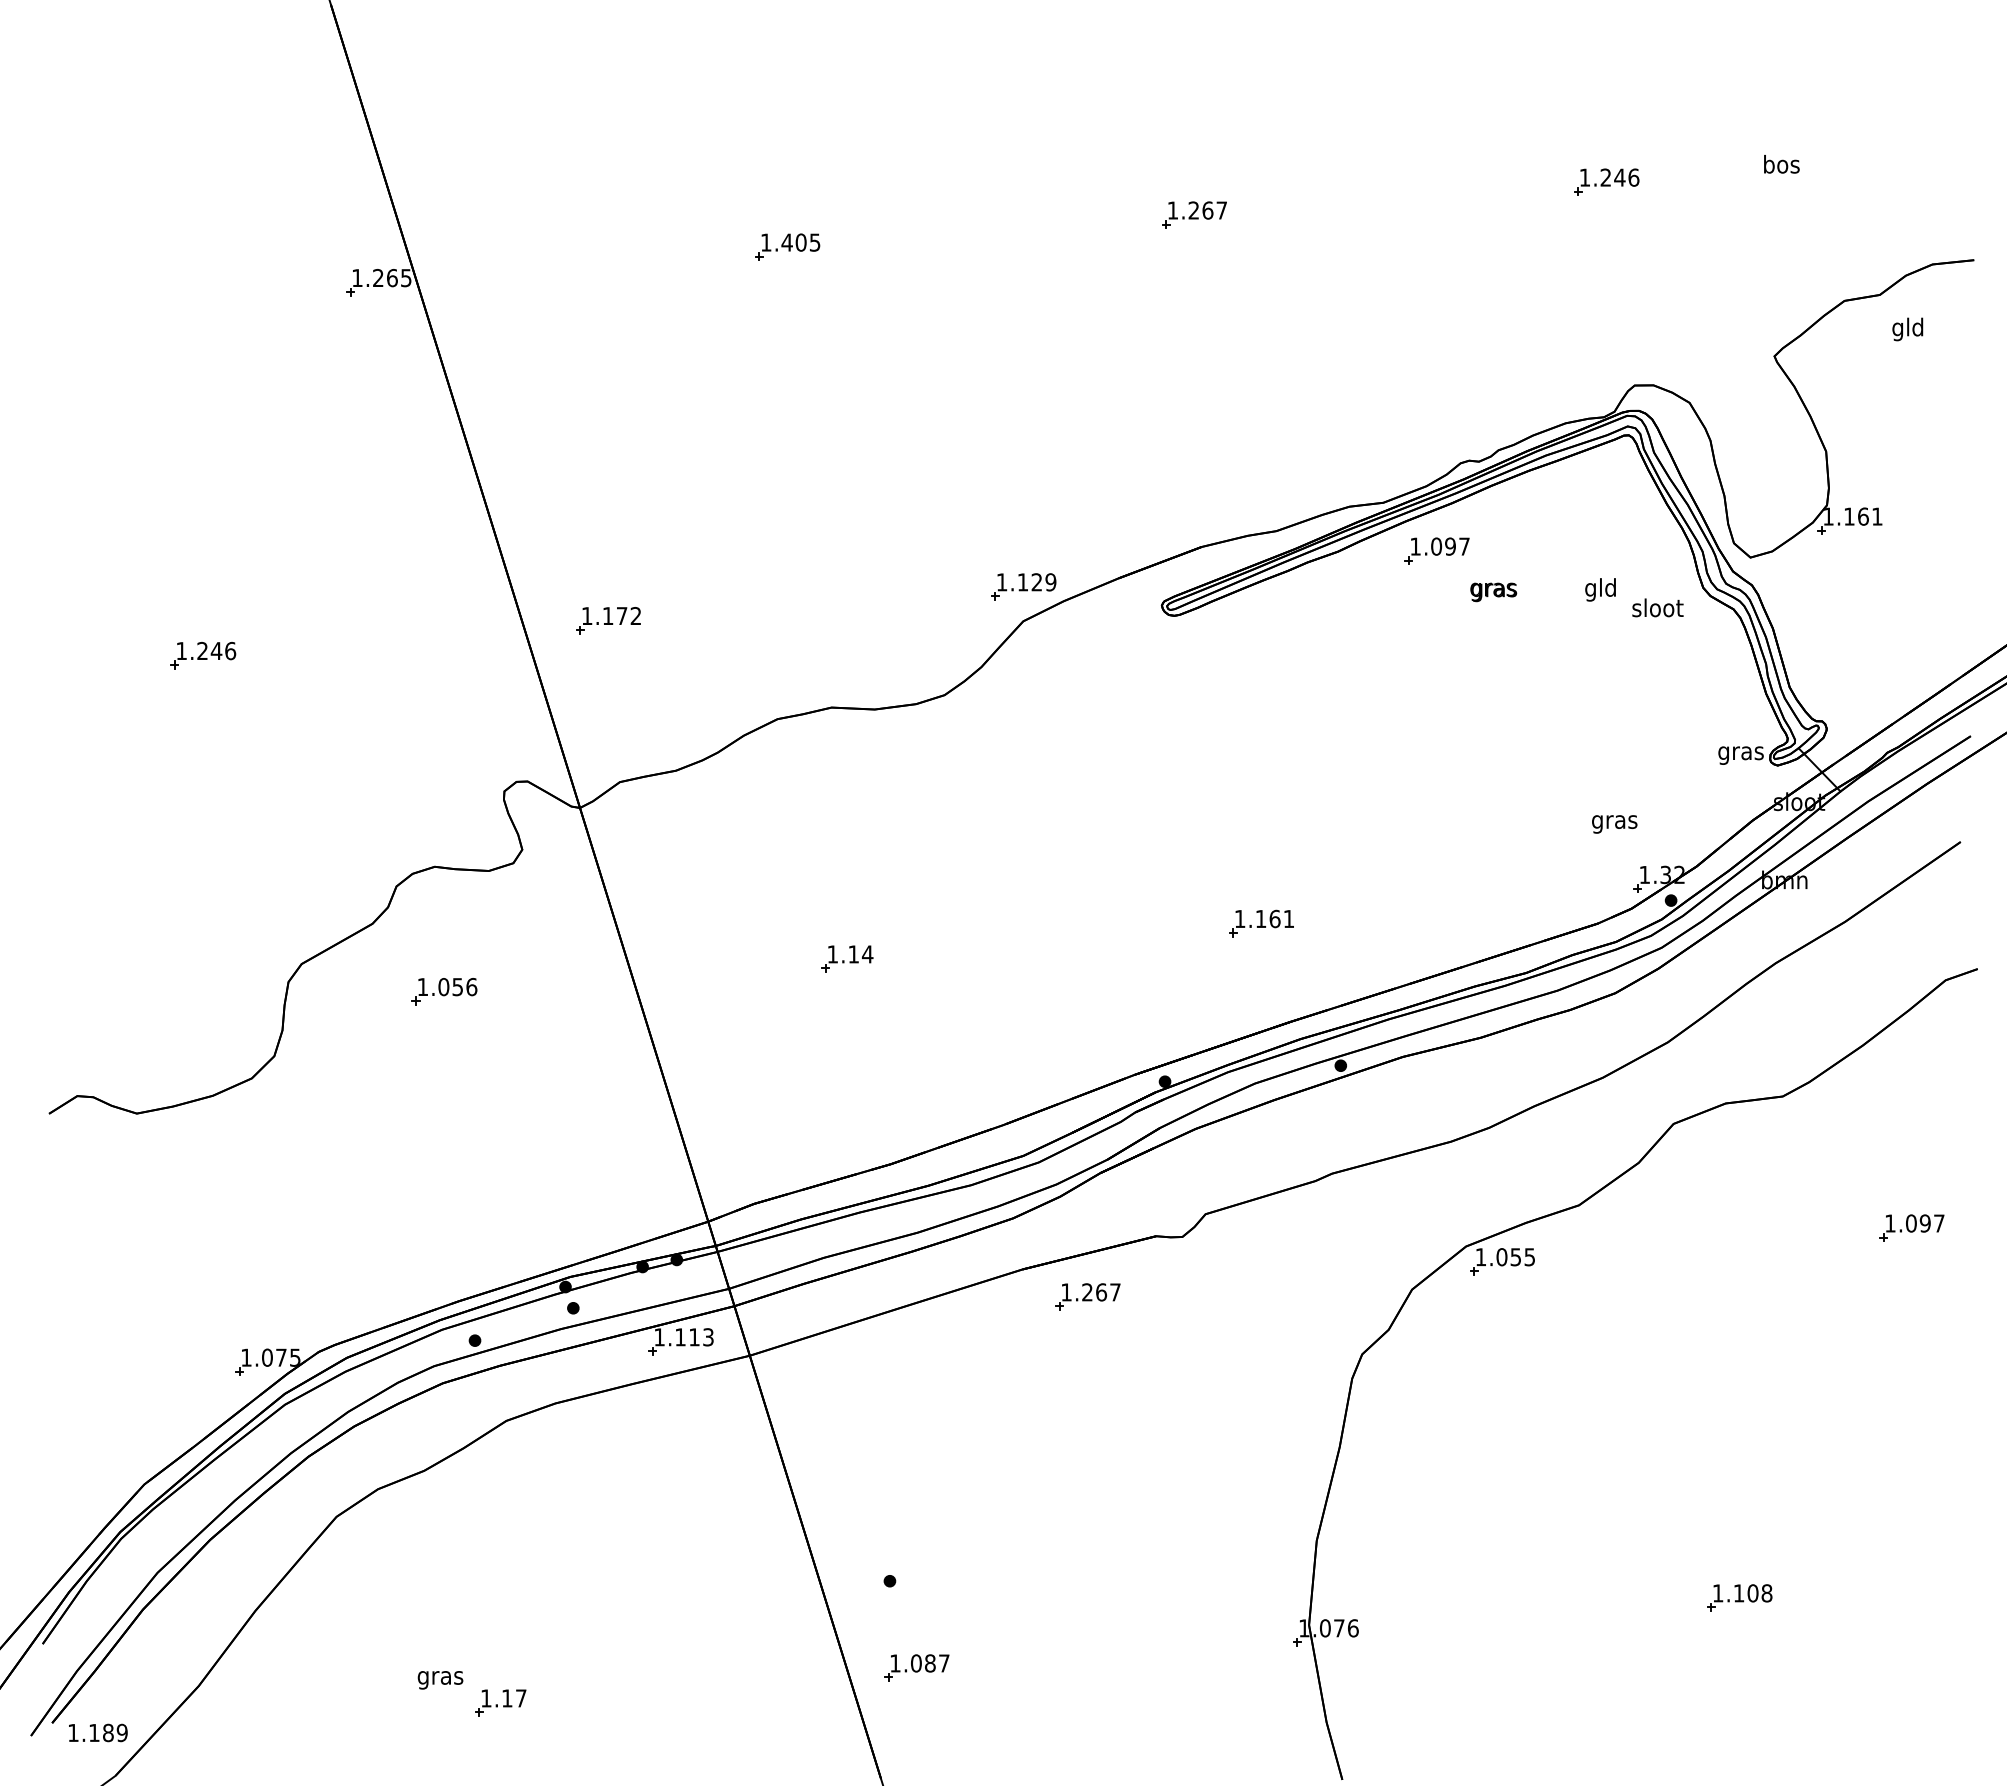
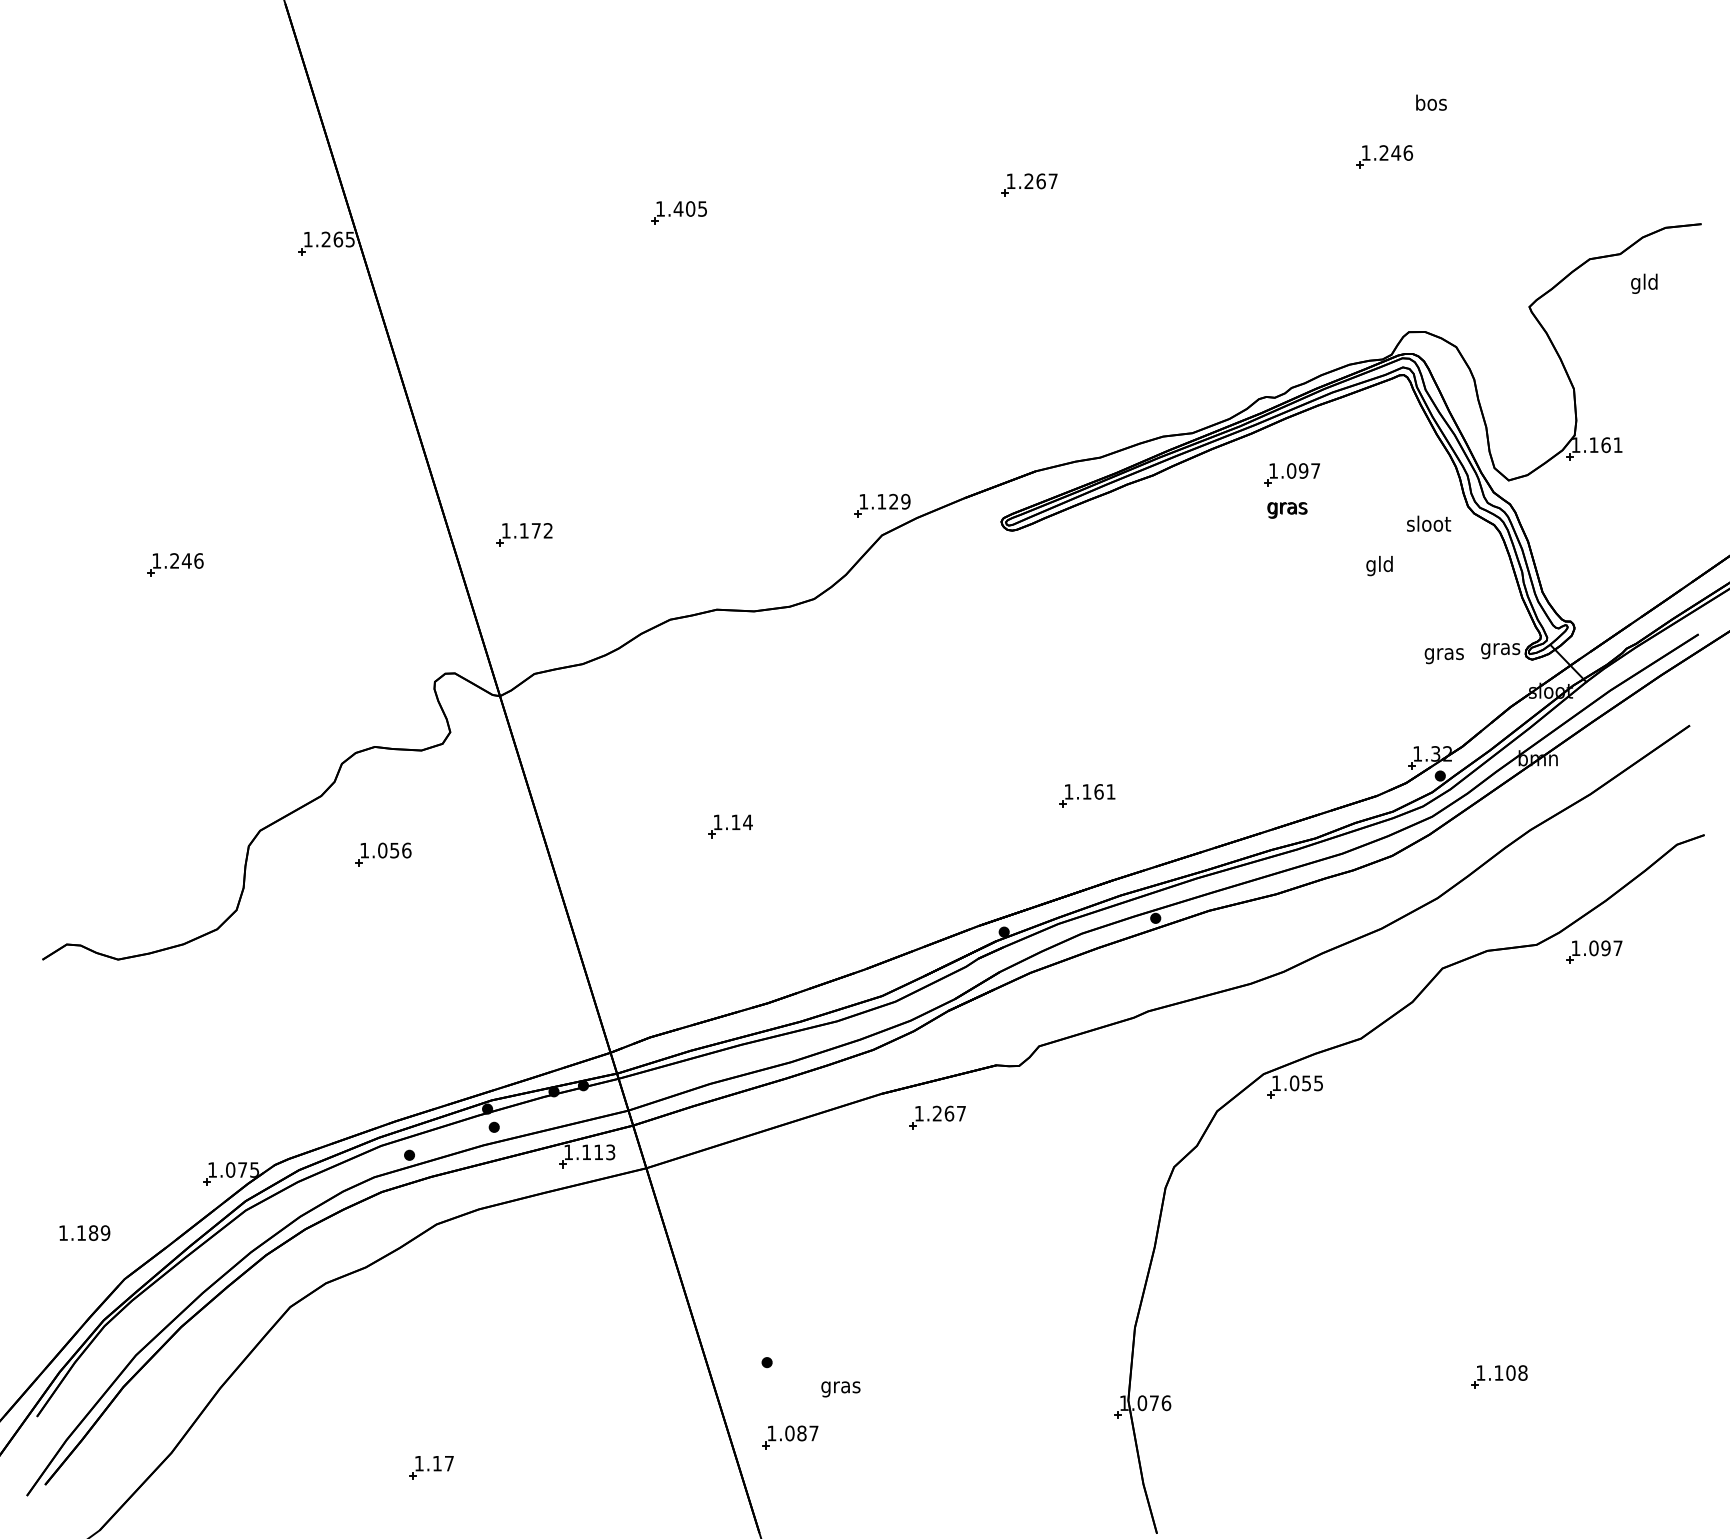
text: (1781, 164) -> (1431, 102), moved
part: (1436, 550) -> (1291, 474), moved
text: (1600, 589) -> (1379, 565), moved
text: (1614, 824) -> (1444, 656), moved
part: (1911, 1227) -> (1594, 951), moved
text: (440, 1680) -> (840, 1389), moved
text: (98, 1732) -> (85, 1232), moved

